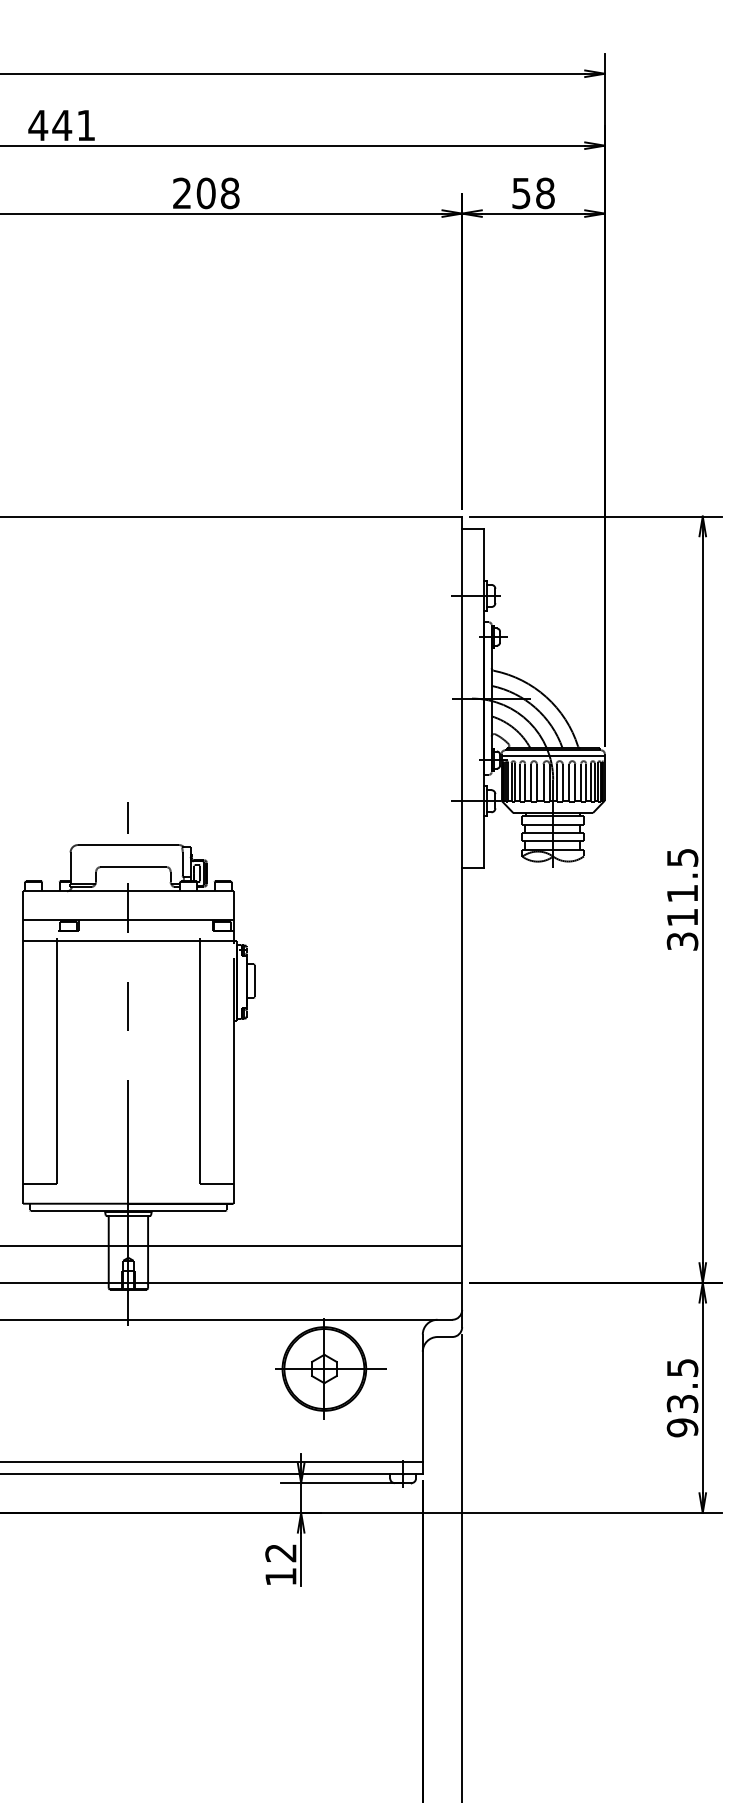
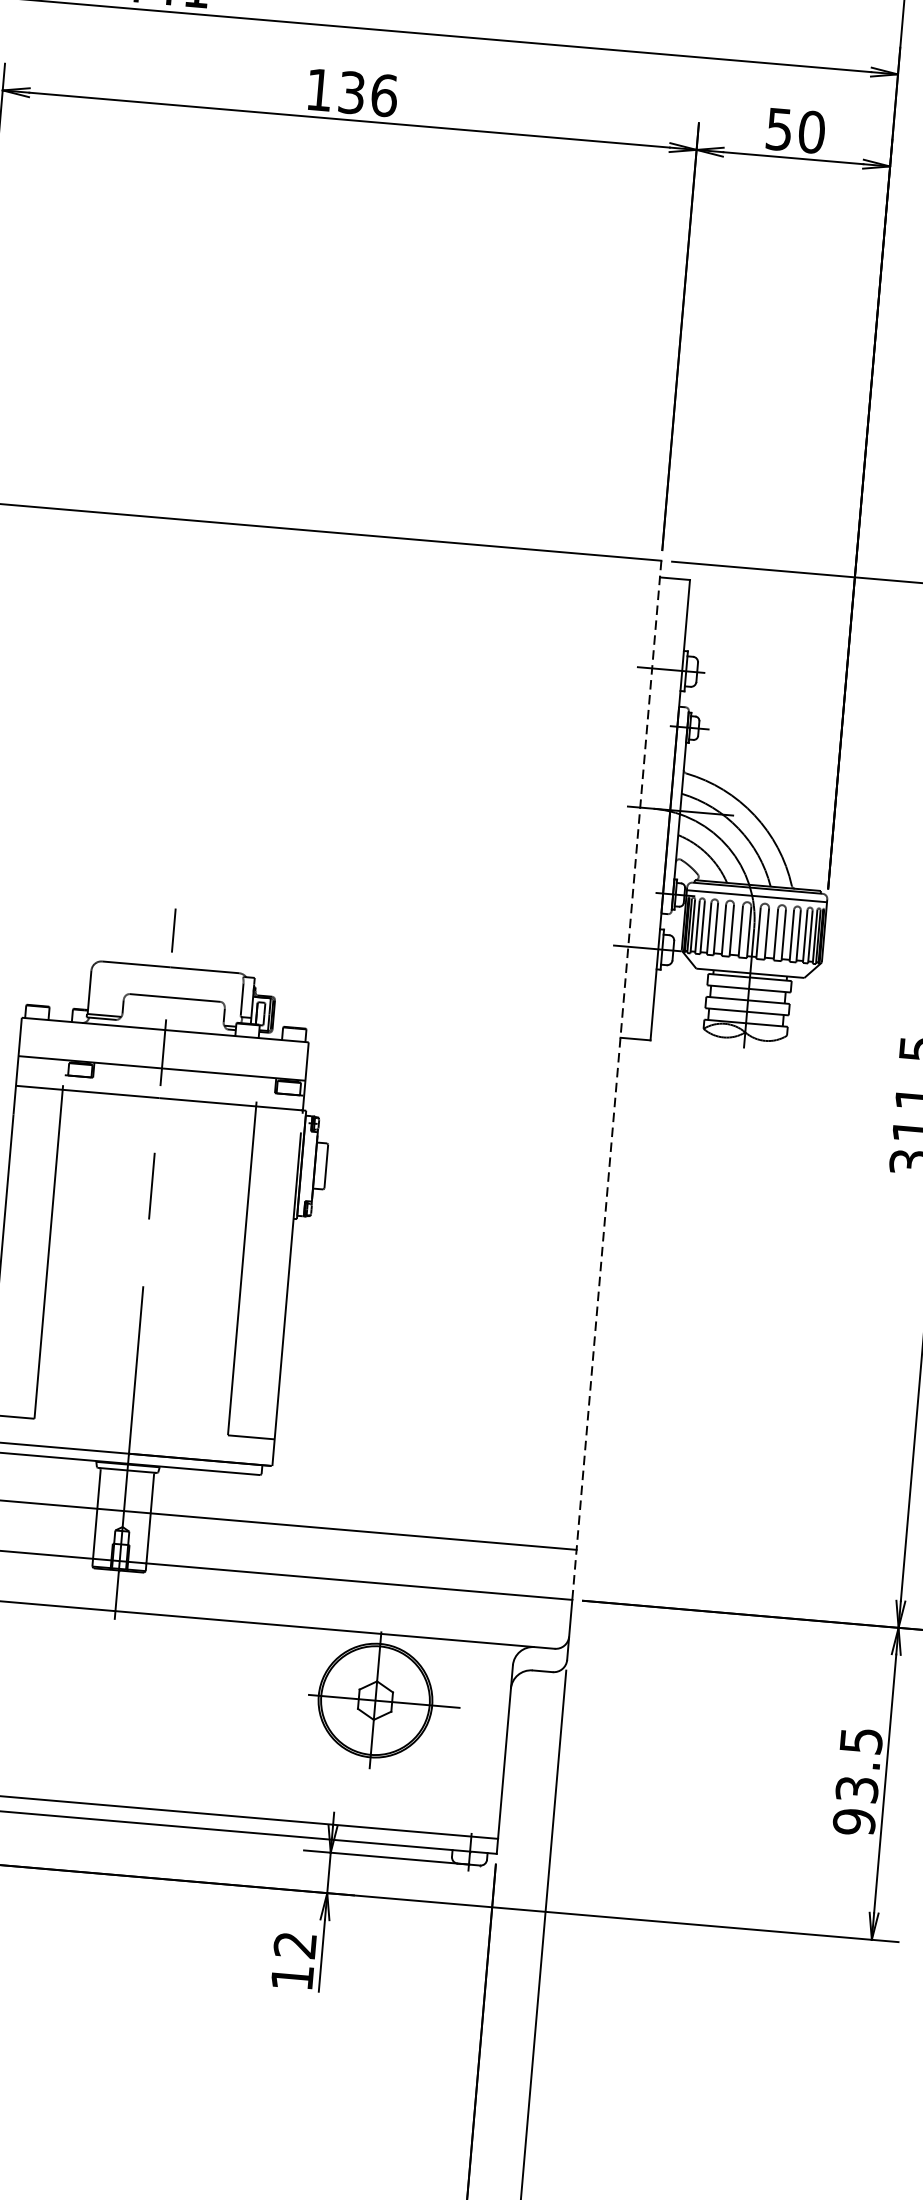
text: (545, 192) -> (812, 130), 58 -> 50
text: (206, 193) -> (352, 92), 208 -> 136
line: (462, 900) -> (617, 1081), solid -> dashed

